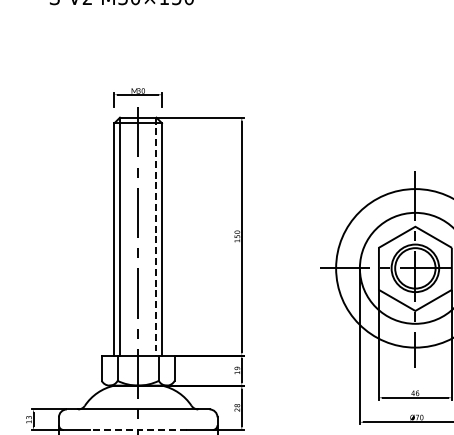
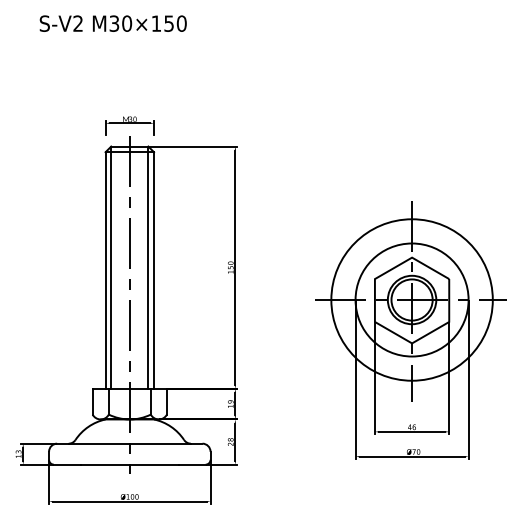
line: (156, 237) -> (148, 268), dashed -> solid
line: (137, 429) -> (129, 464), dashed -> solid

